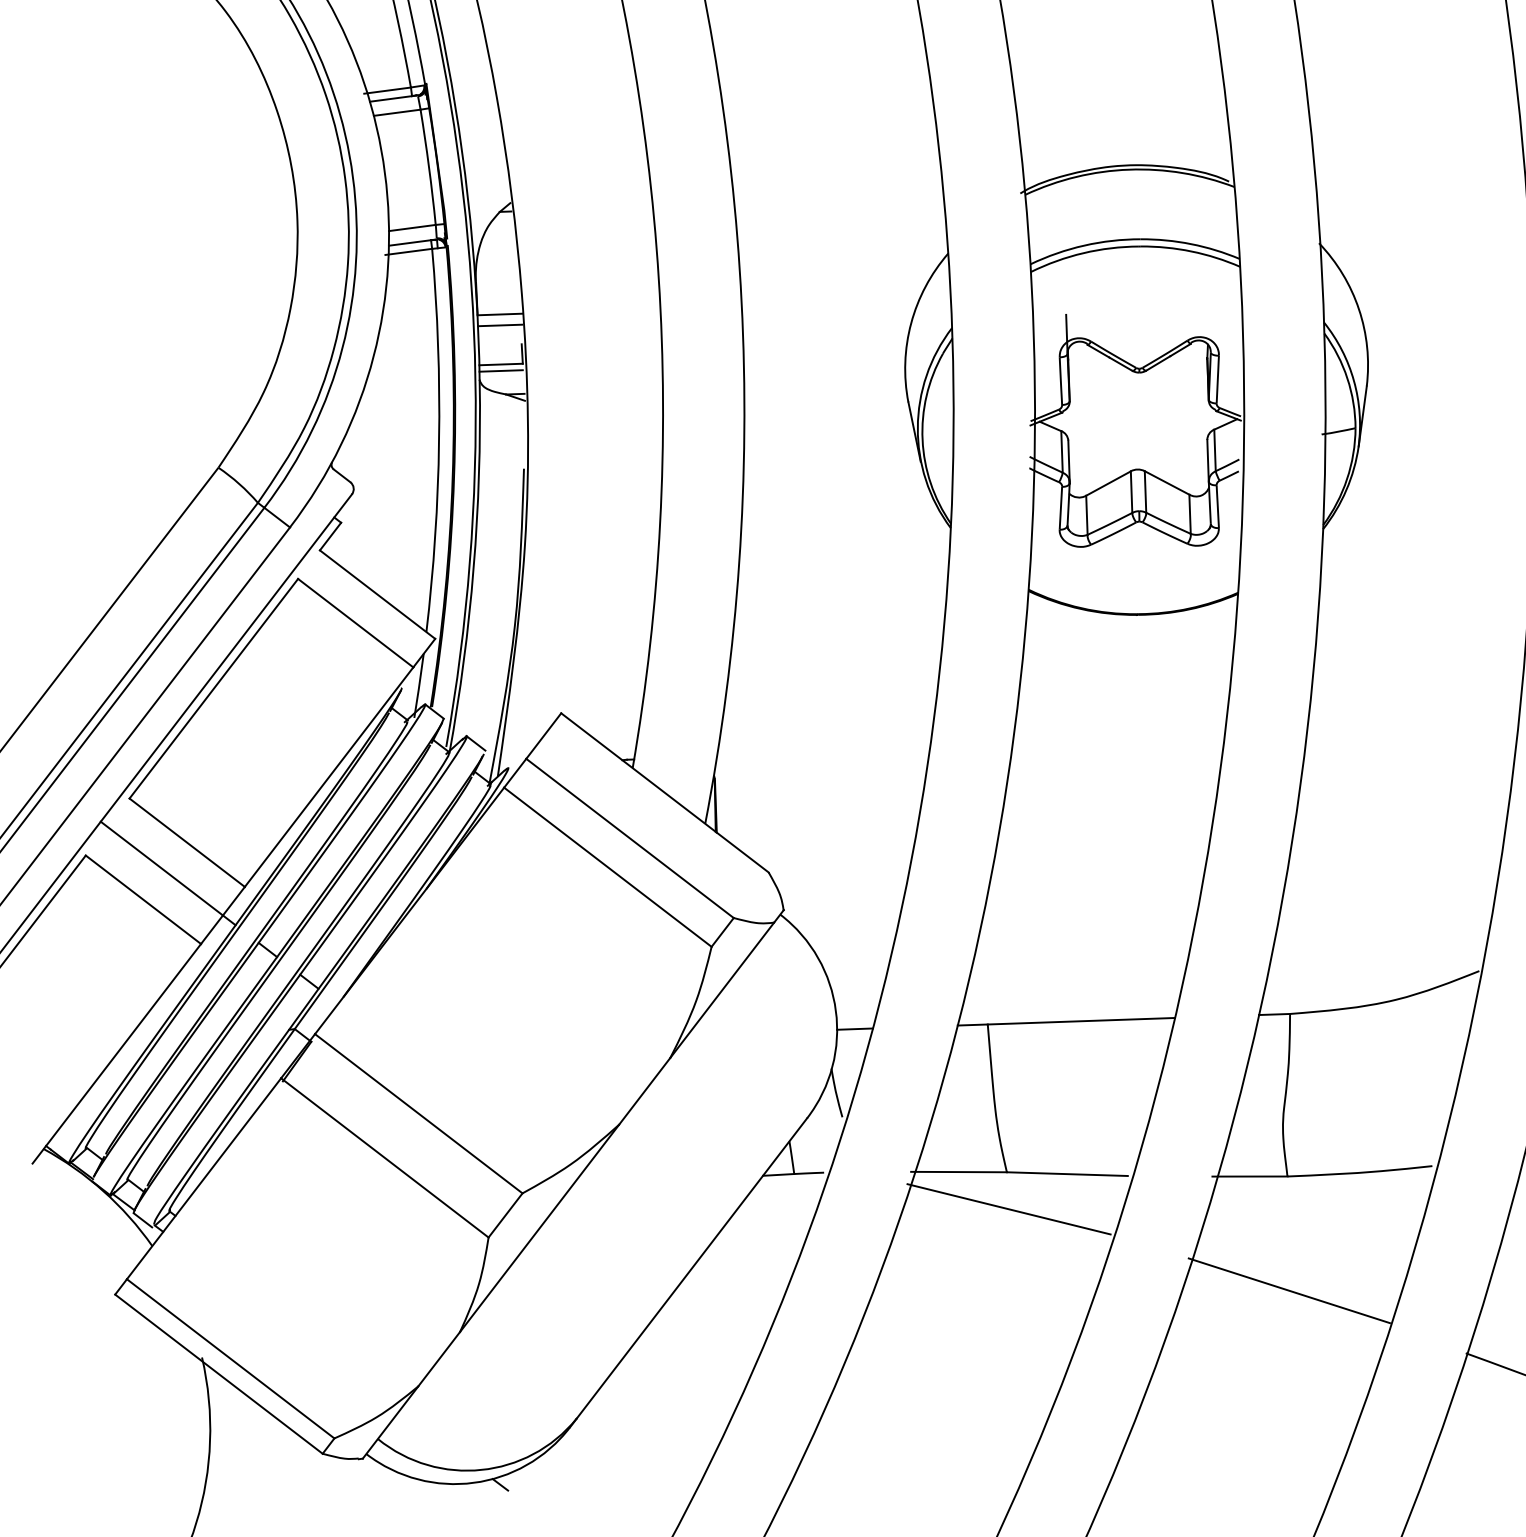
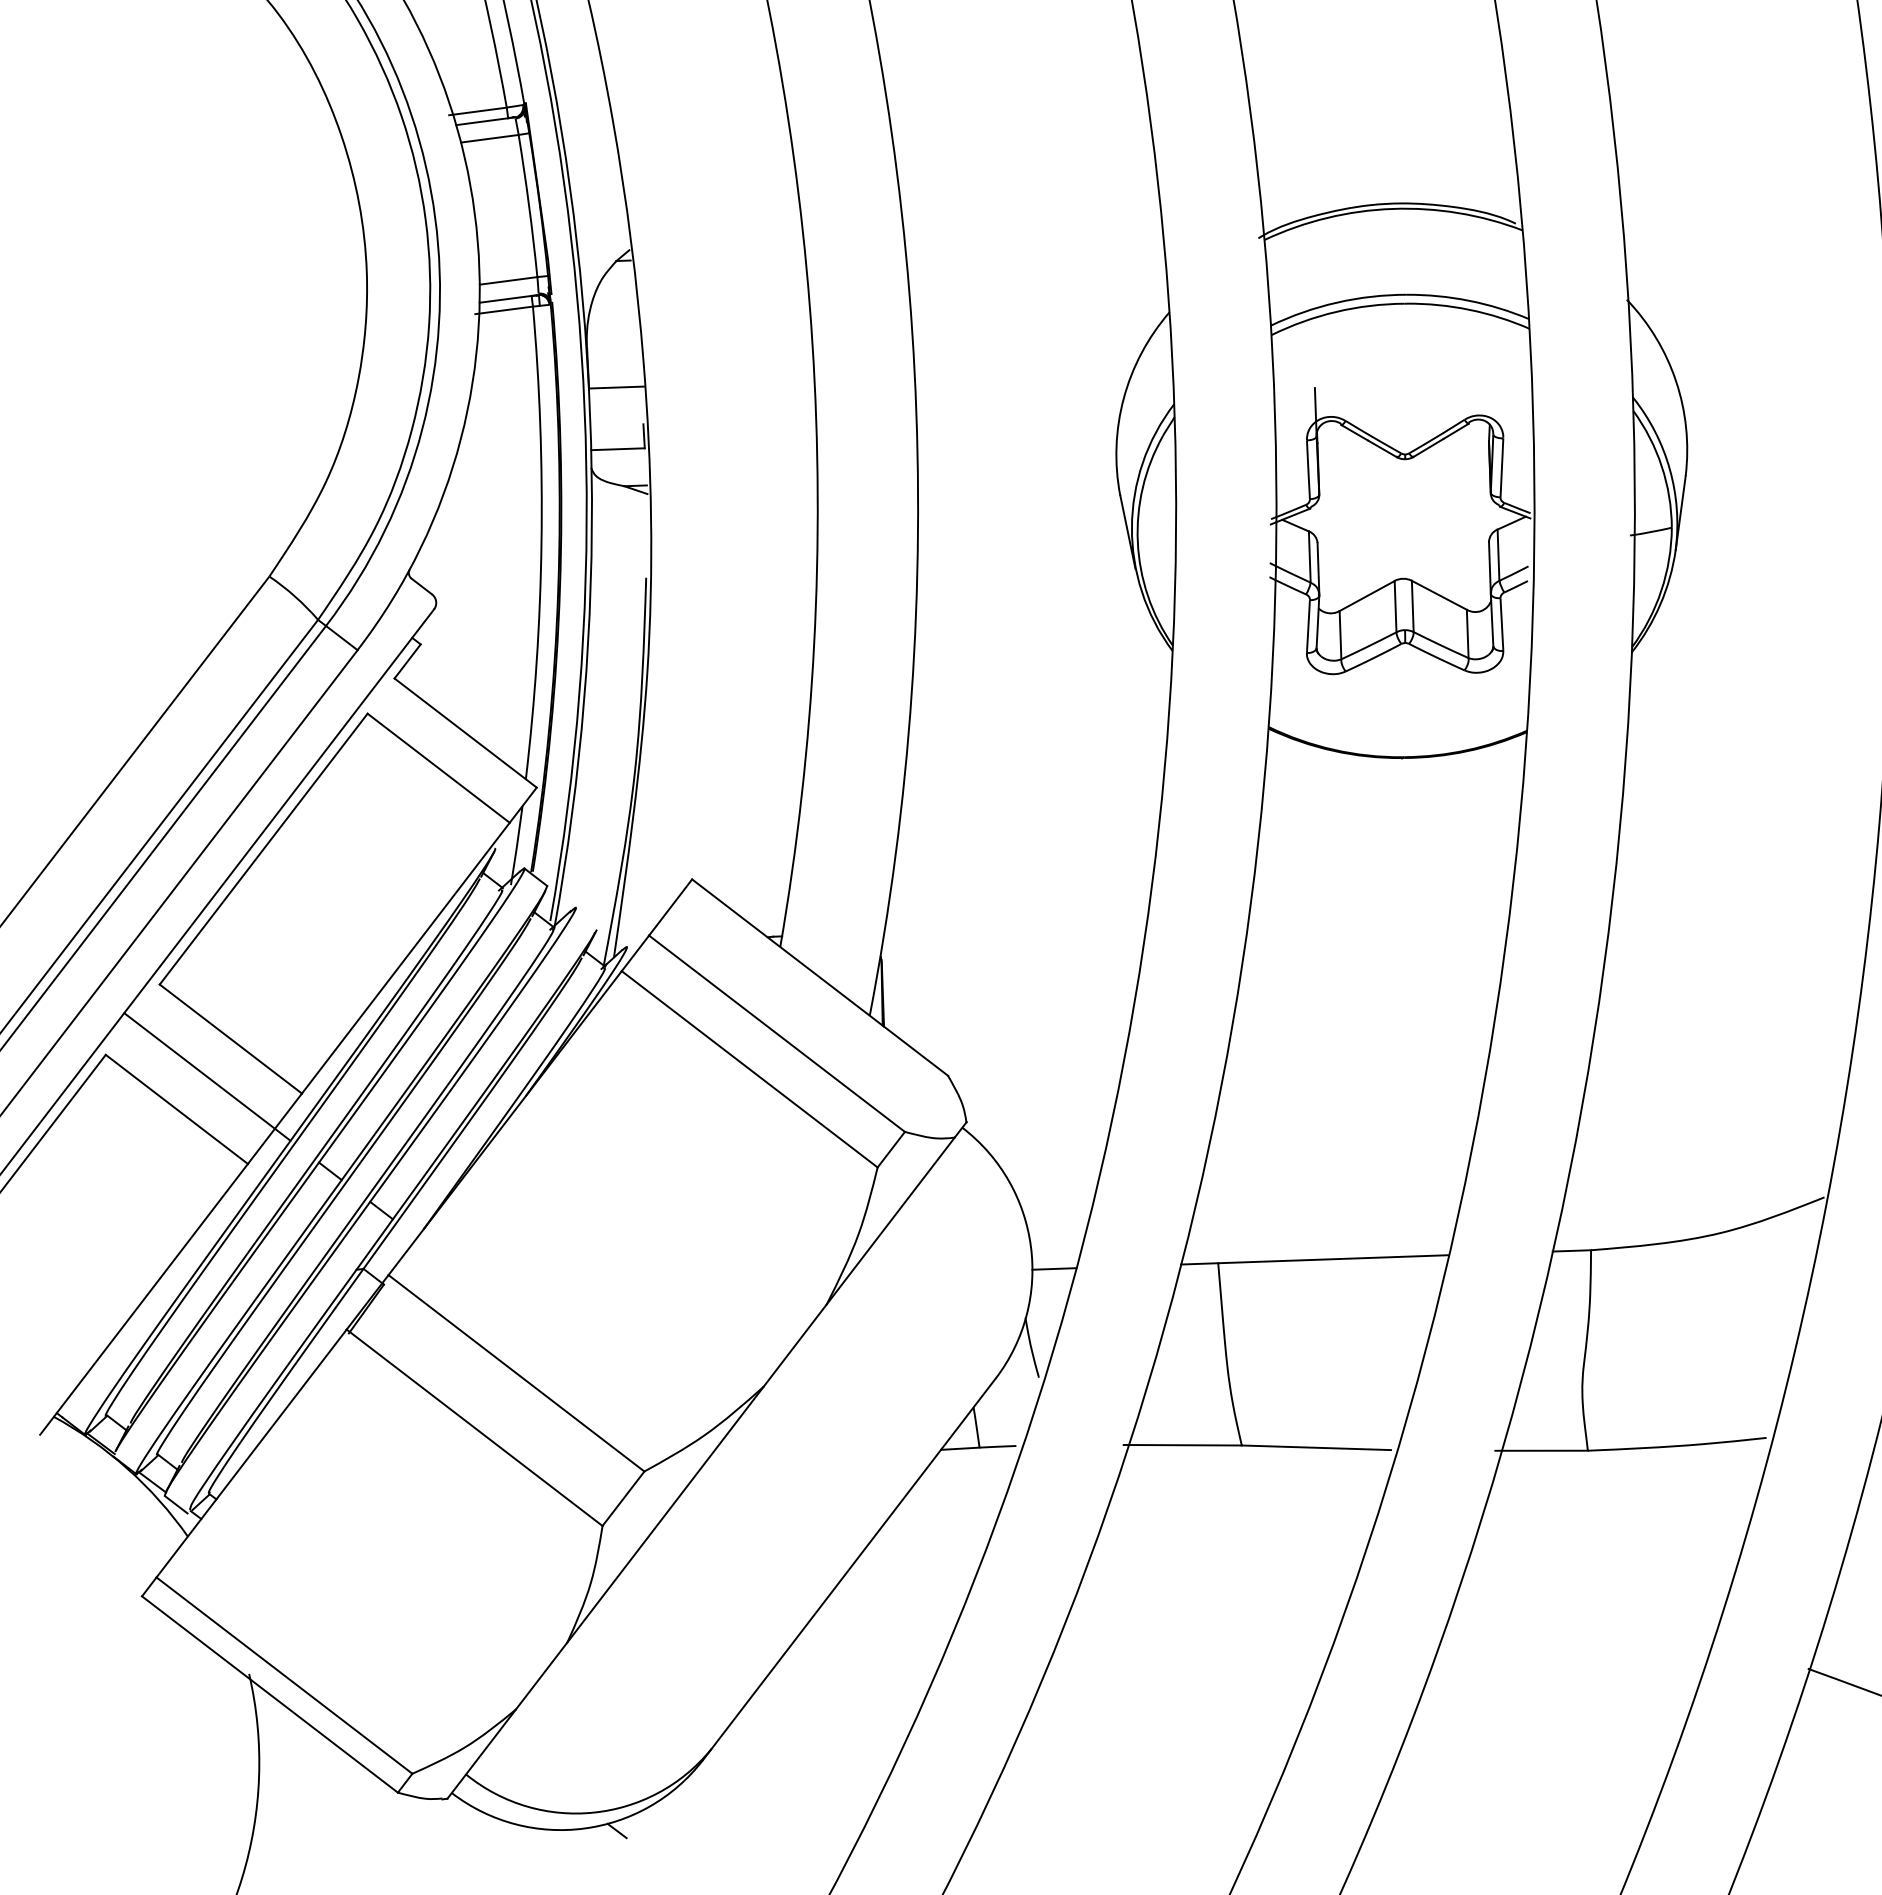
line: (499, 325) -> (616, 401), removed
line: (500, 371) -> (617, 457), removed
line: (475, 743) -> (586, 916), removed
line: (1009, 1209) -> (1244, 1491), removed
line: (1289, 1290) -> (1590, 1591), removed

